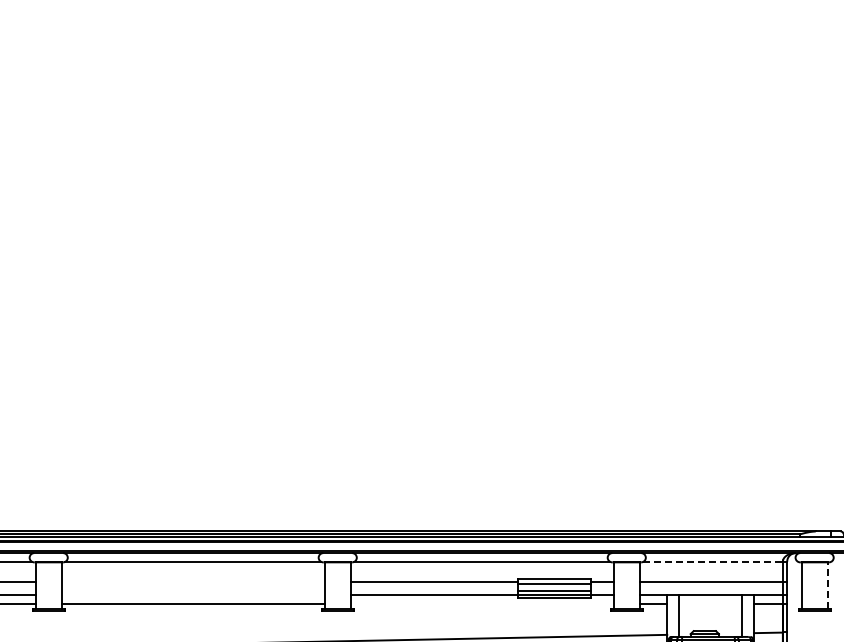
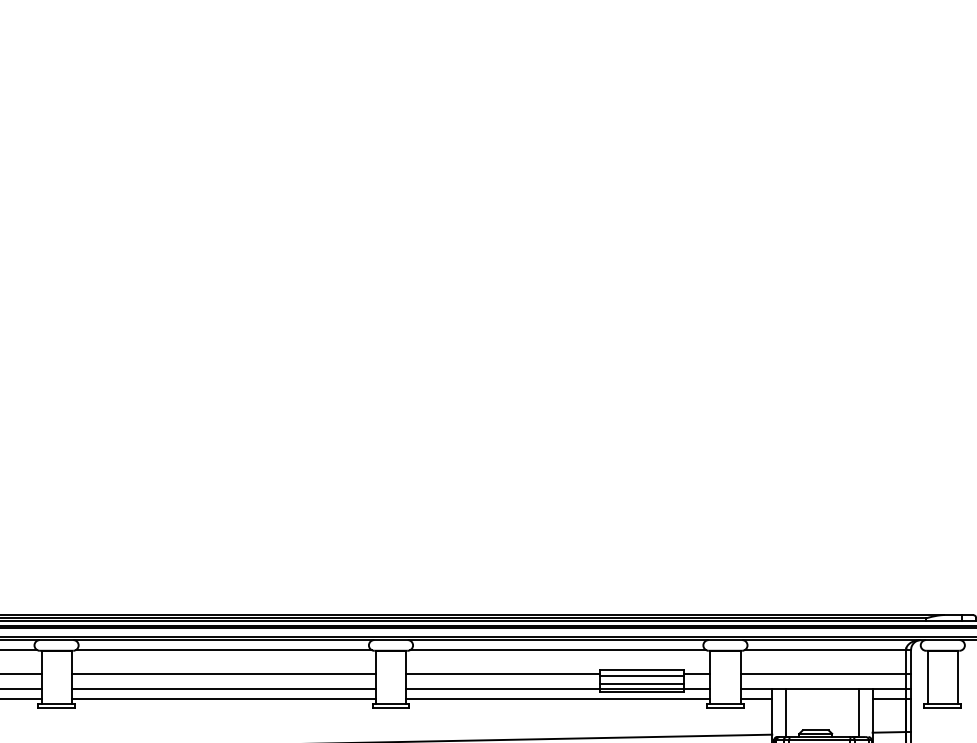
line: (713, 561) -> (825, 649), dashed -> solid
line: (192, 582) -> (222, 674), added
line: (827, 584) -> (957, 676), dashed -> solid
line: (192, 595) -> (222, 689), added
line: (481, 603) -> (557, 698), added

